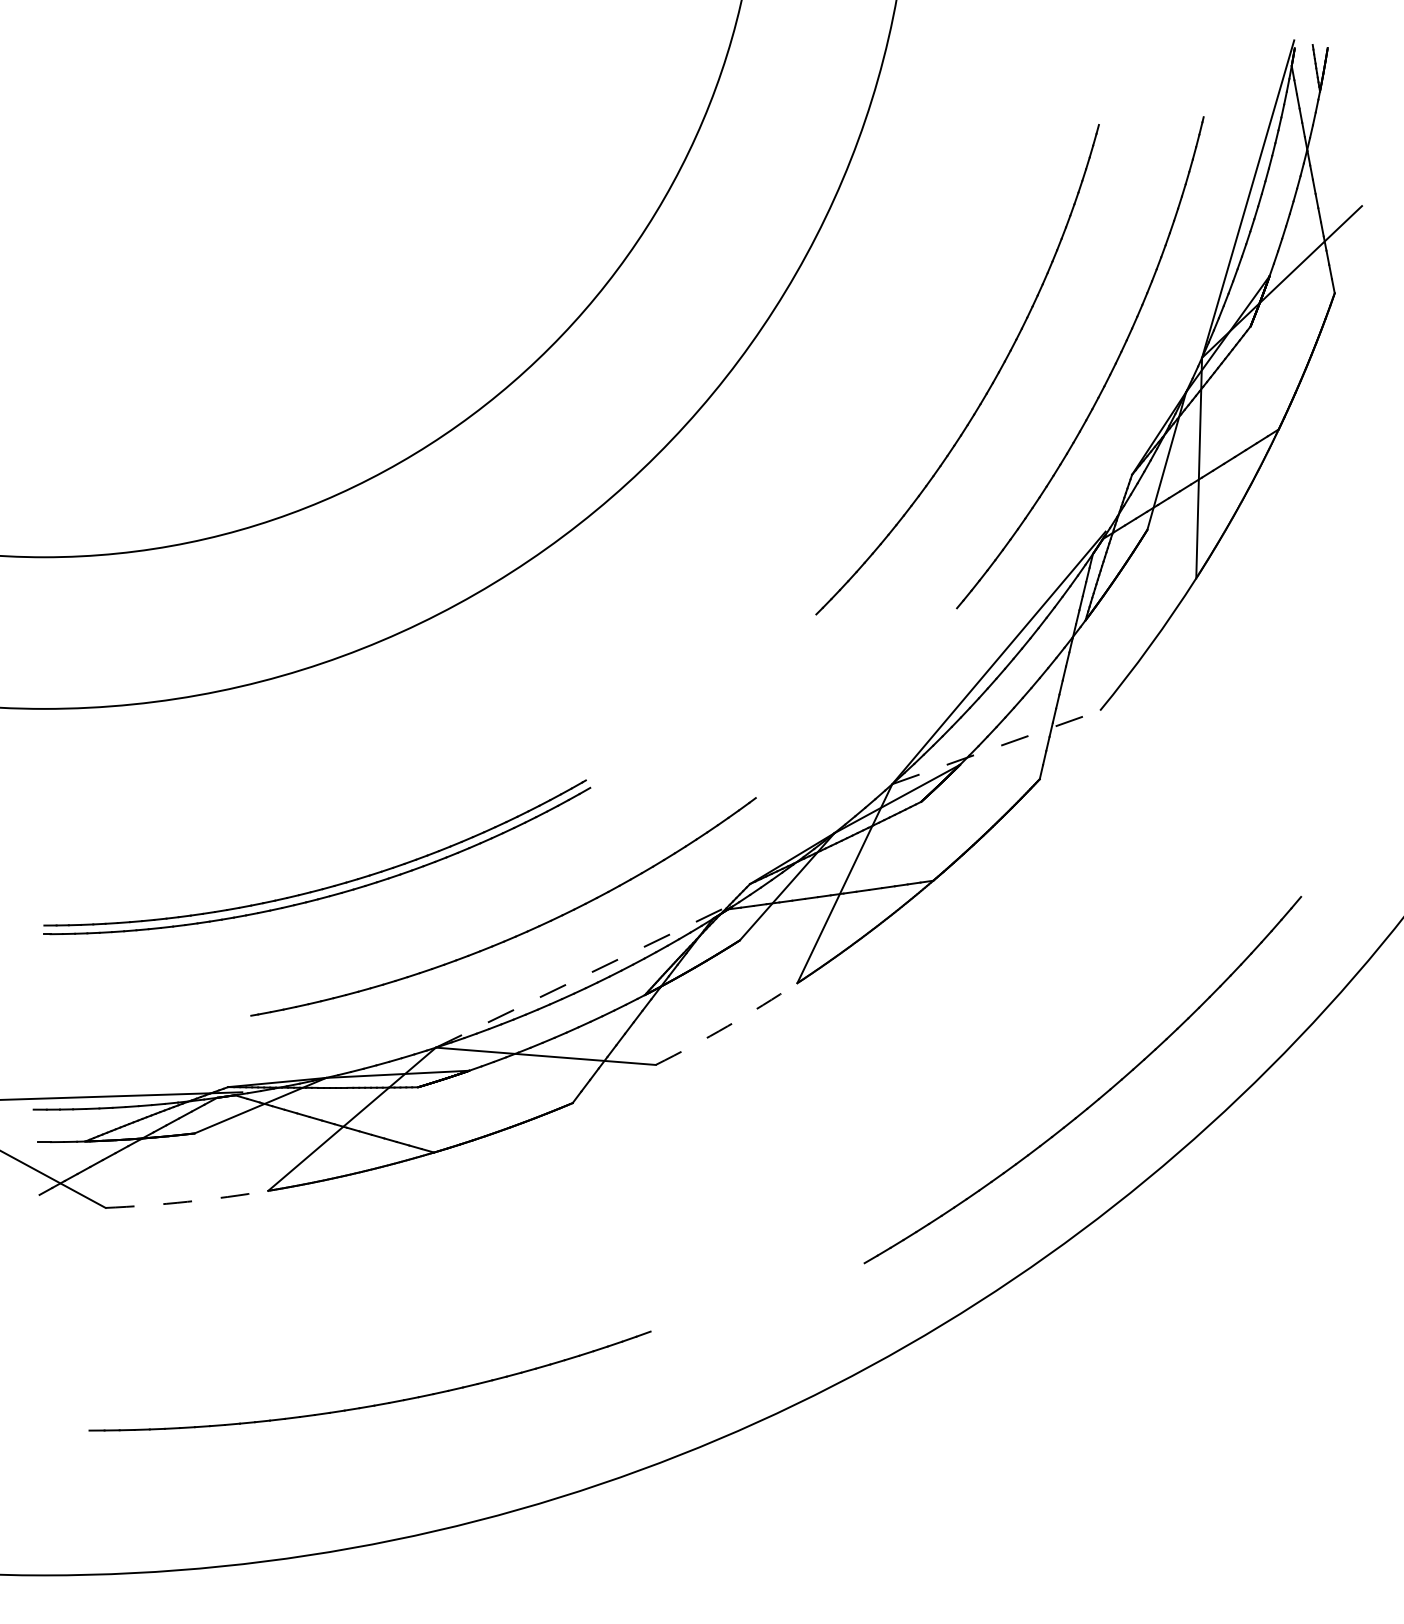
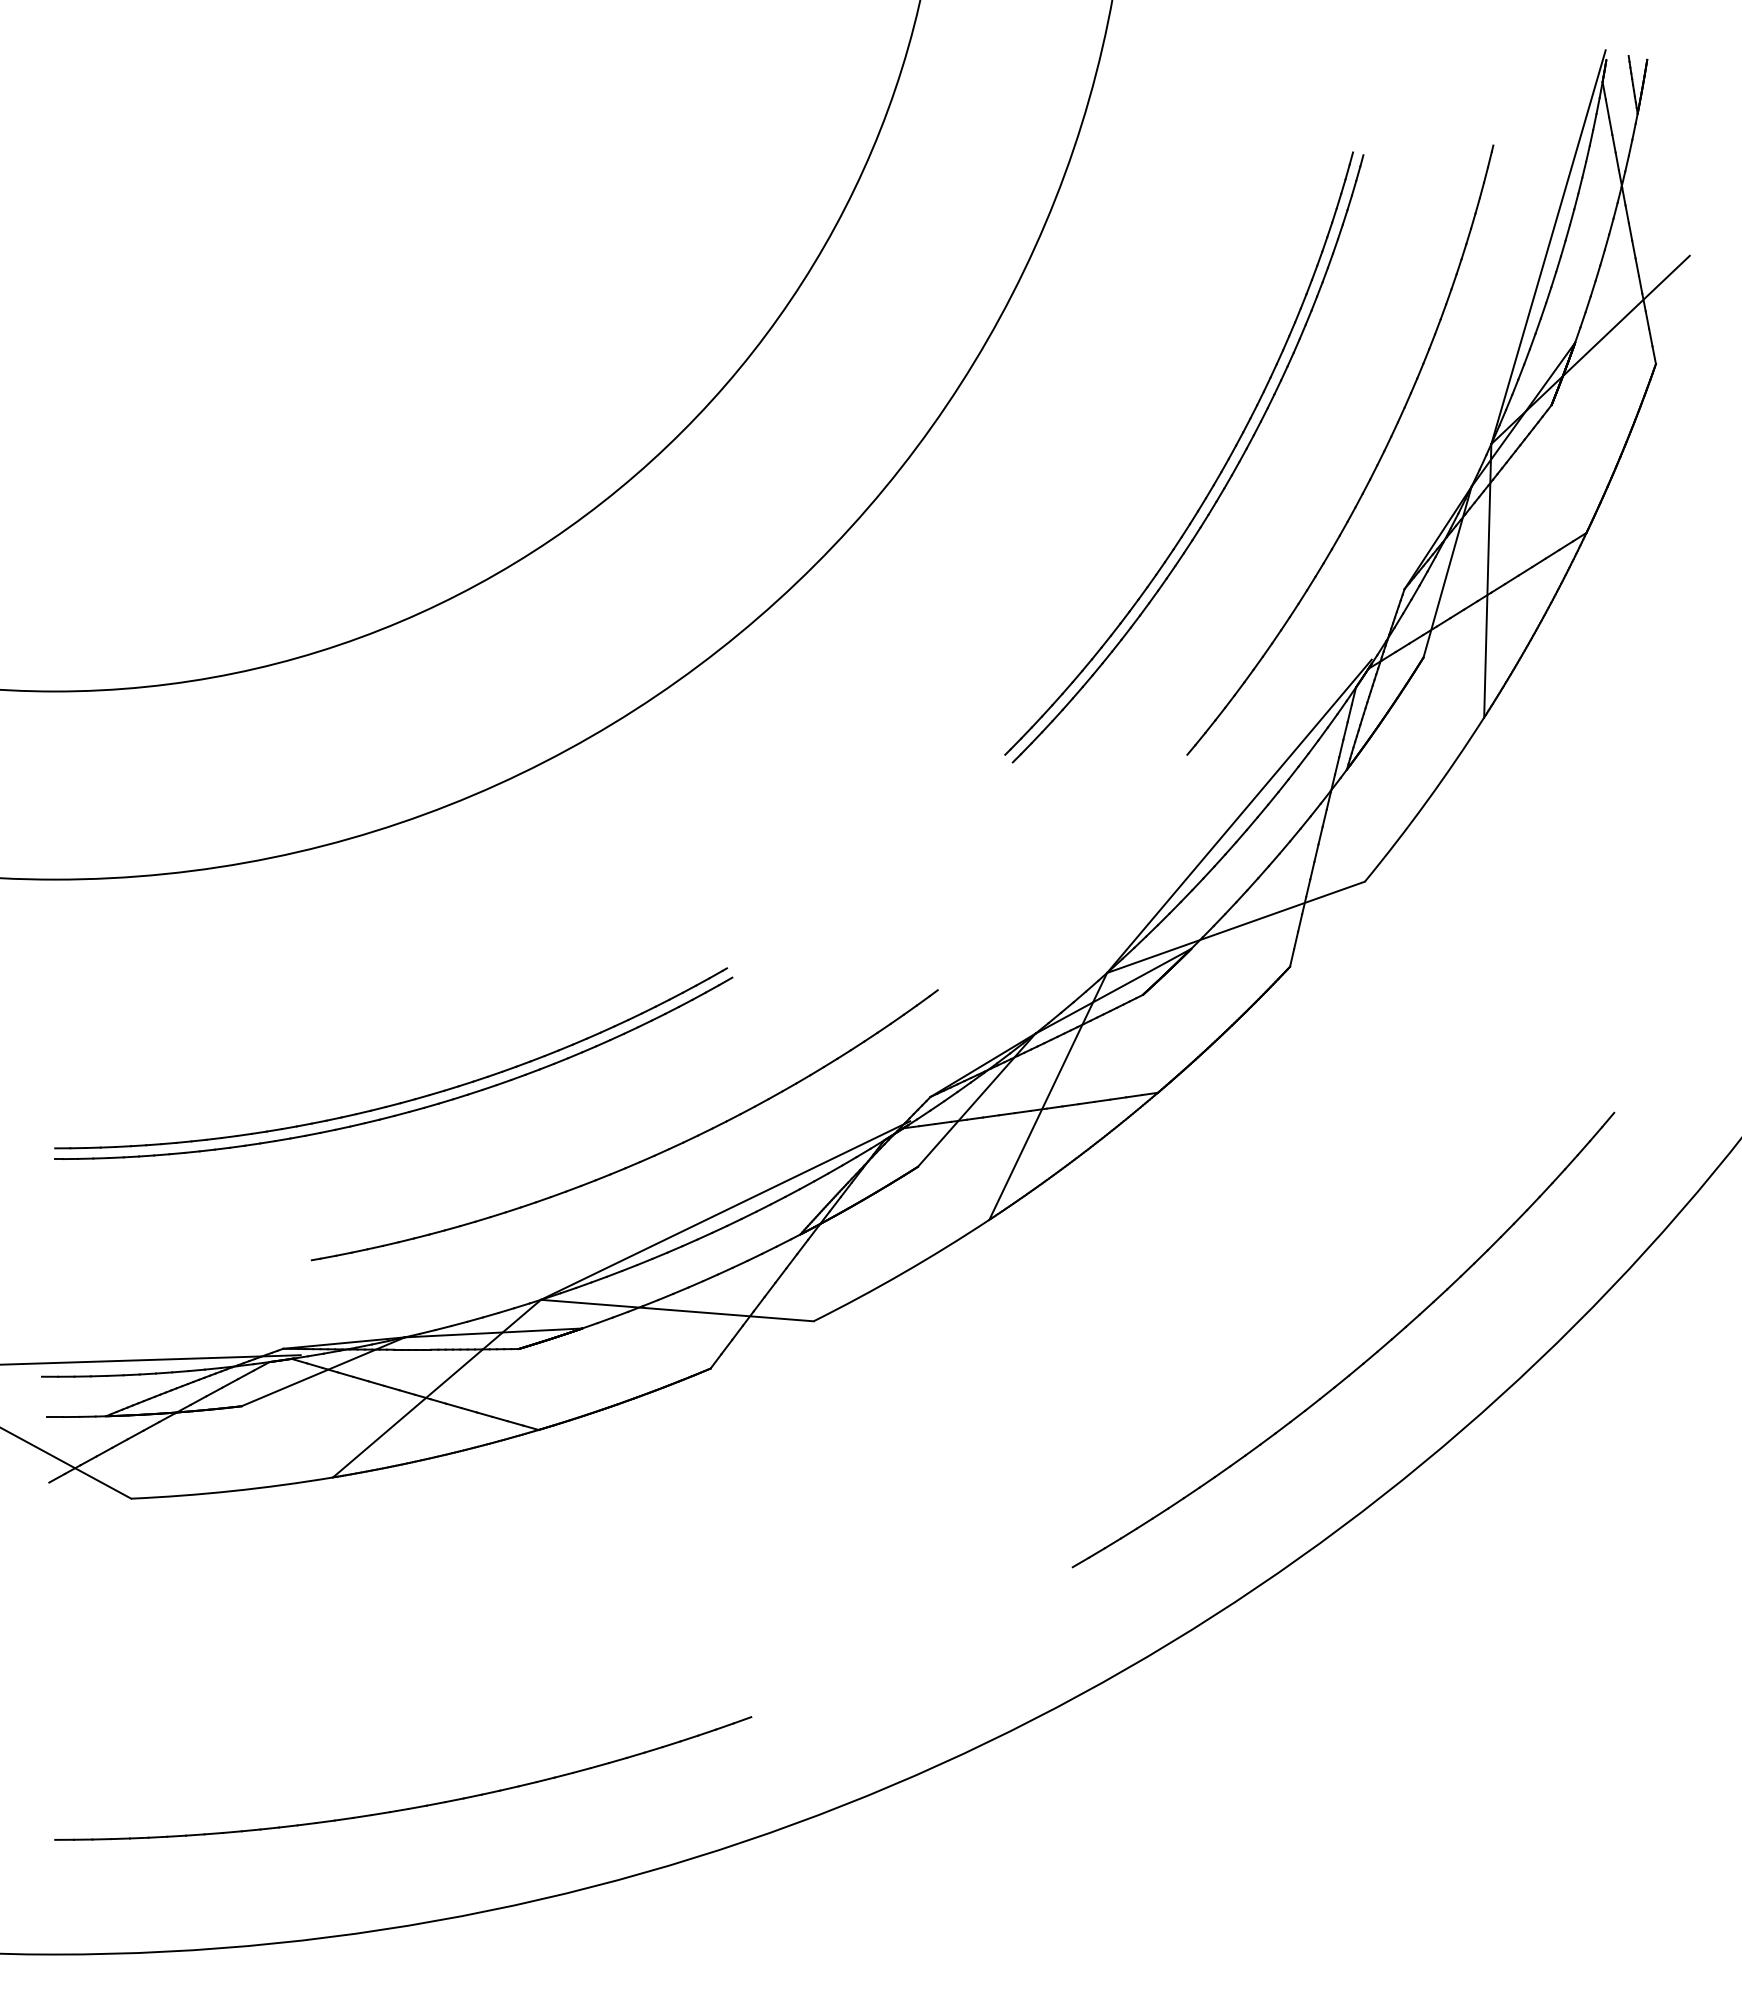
part: (982, 382) -> (1218, 474), added
line: (996, 747) -> (1236, 927), dashed -> solid
line: (585, 975) -> (726, 1210), dashed -> solid
arc: (728, 1026) -> (903, 1273), dashed -> solid
arc: (187, 1202) -> (232, 1491), dashed -> solid
part: (375, 1404) -> (409, 1807), moved

